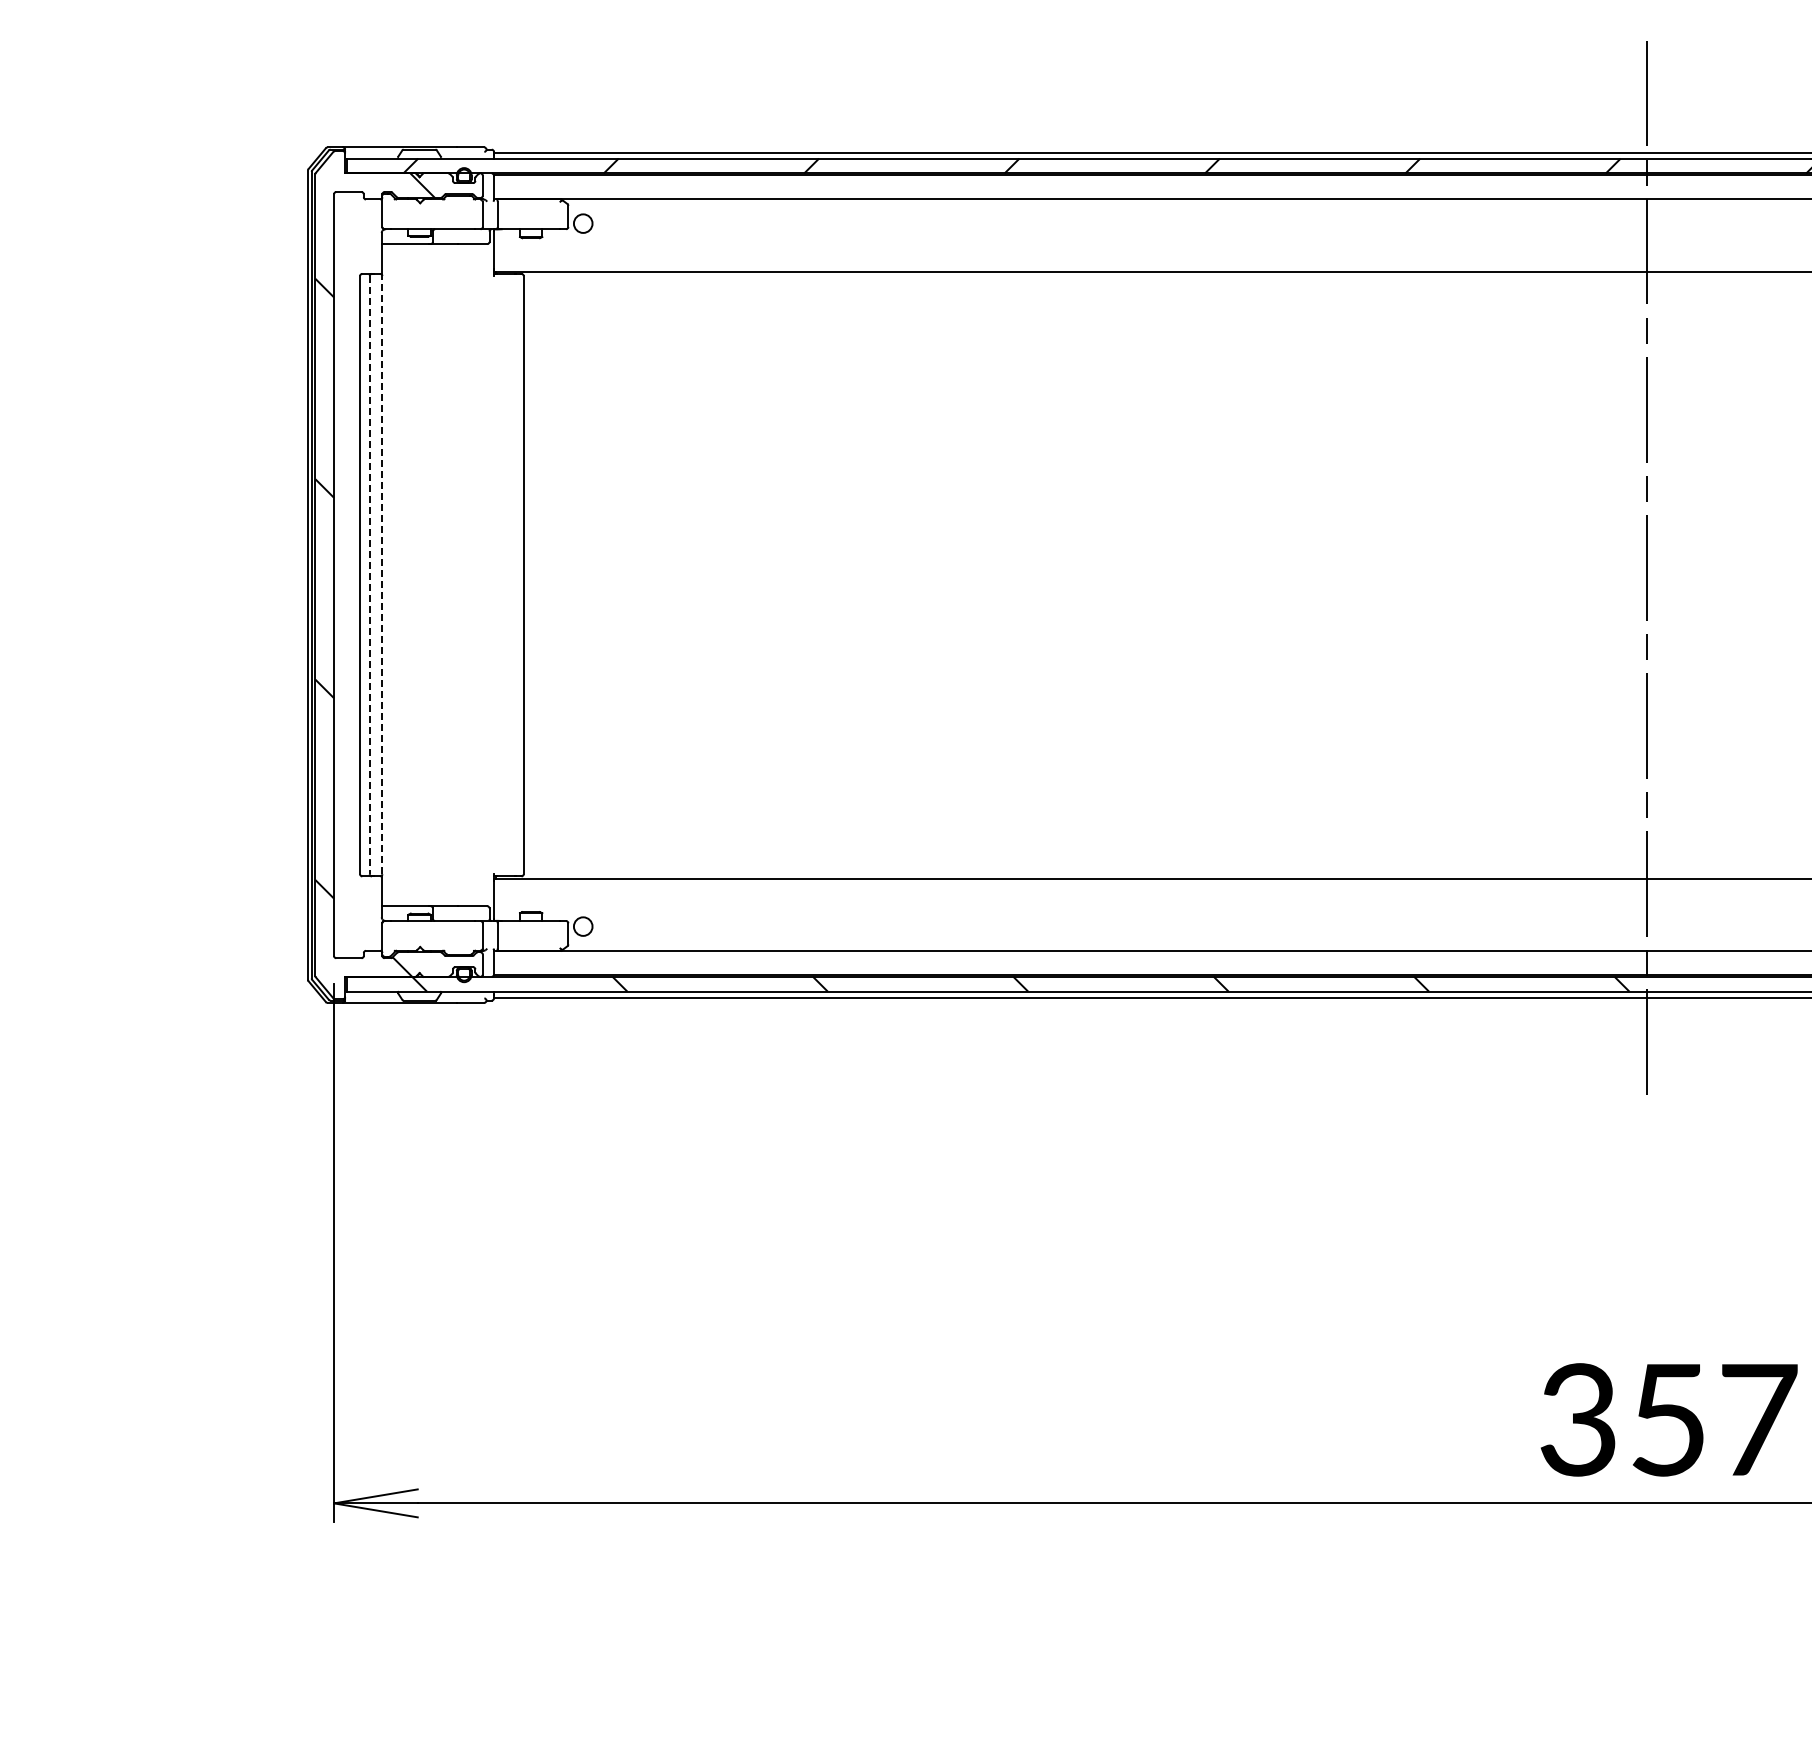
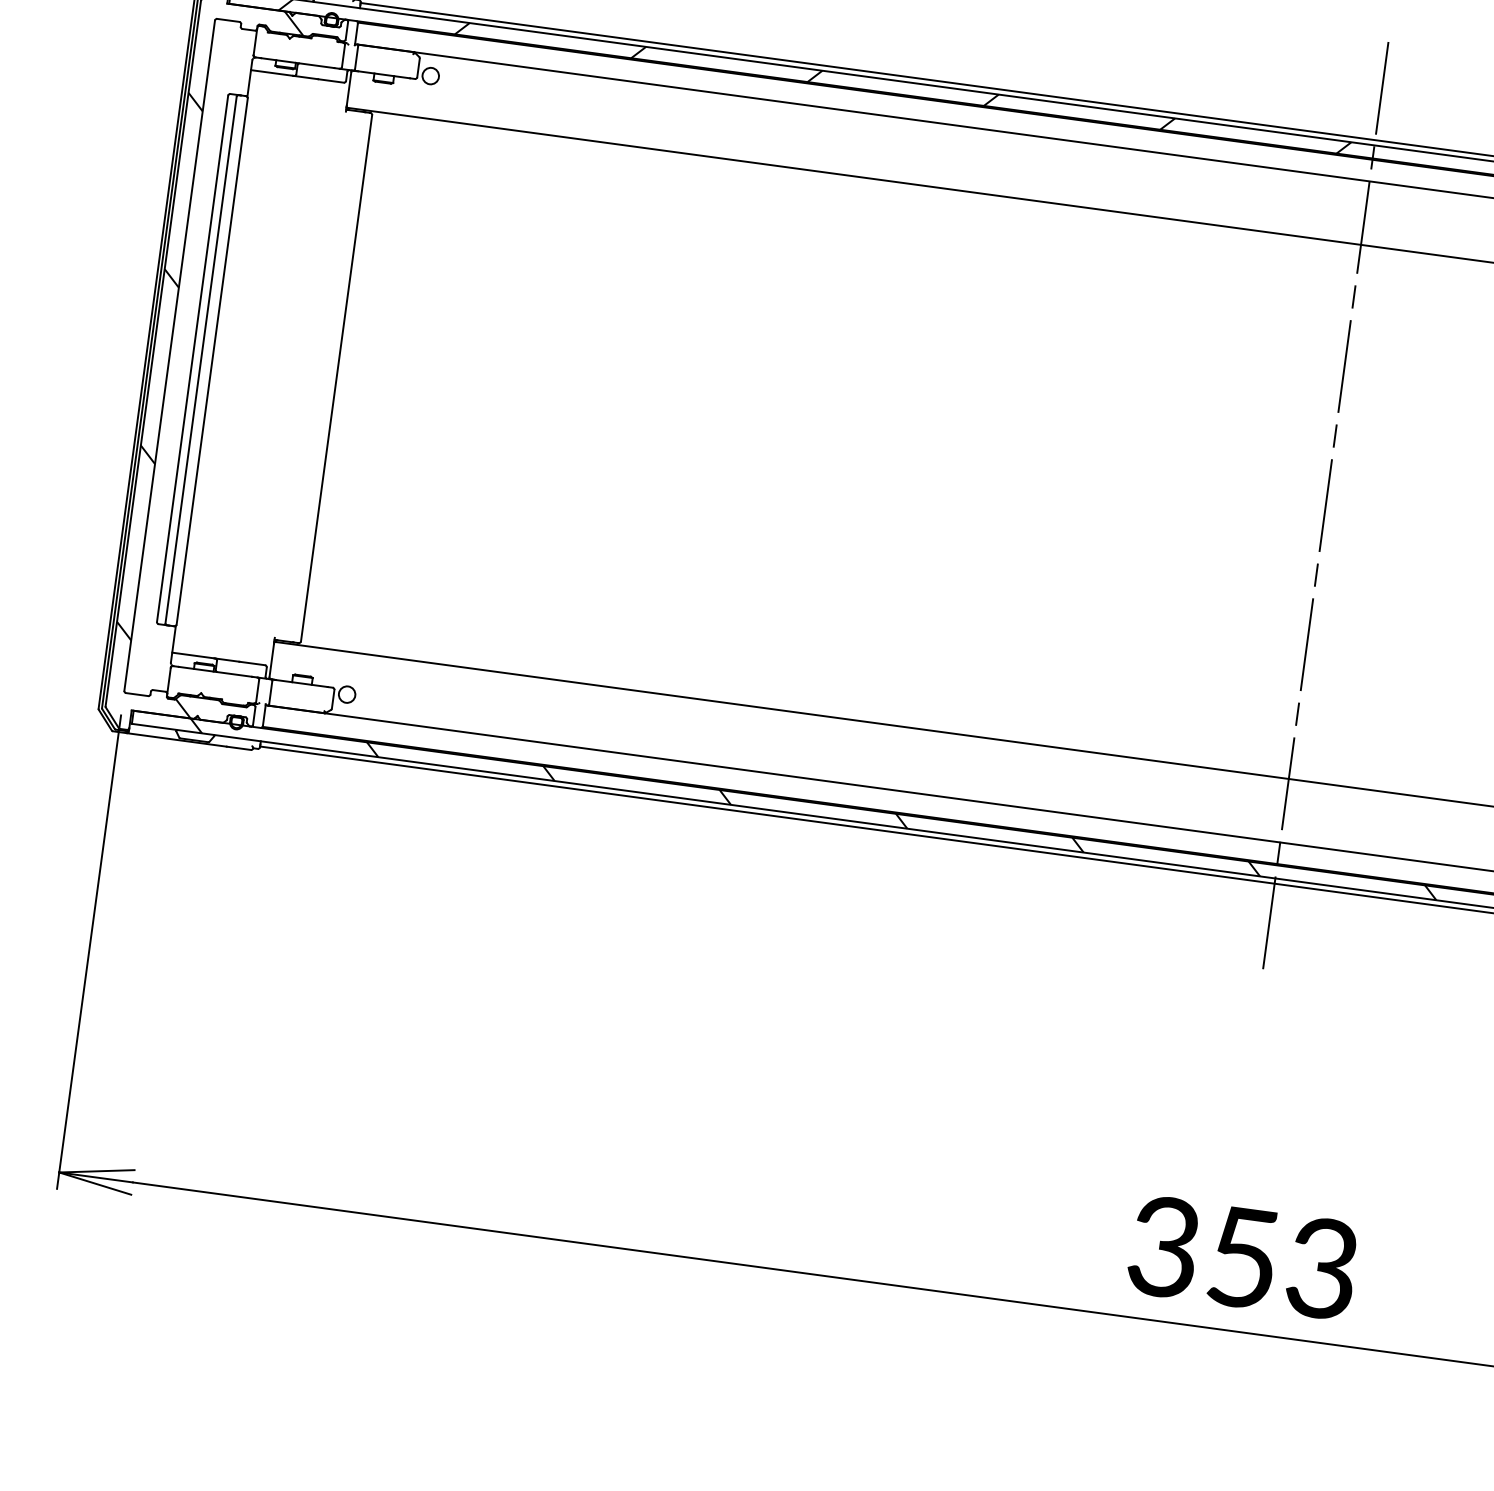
line: (382, 574) -> (212, 360), dashed -> solid
line: (369, 575) -> (200, 360), dashed -> solid
text: (1758, 1419) -> (1322, 1268), 357 -> 353

